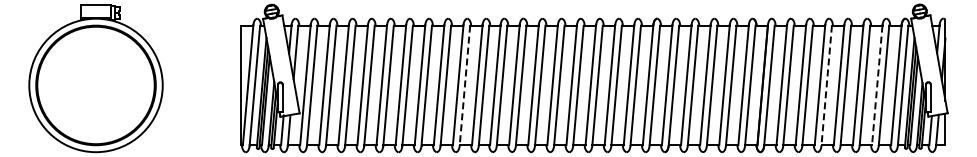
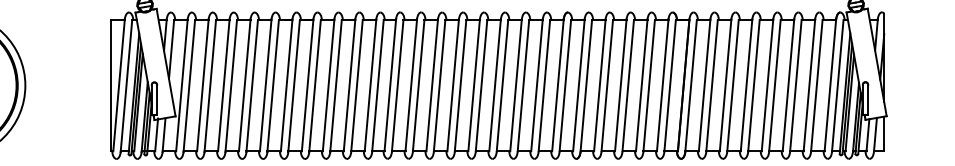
line: (464, 85) -> (356, 85), dashed -> solid
line: (826, 85) -> (753, 85), dashed -> solid
line: (877, 85) -> (809, 85), dashed -> solid

